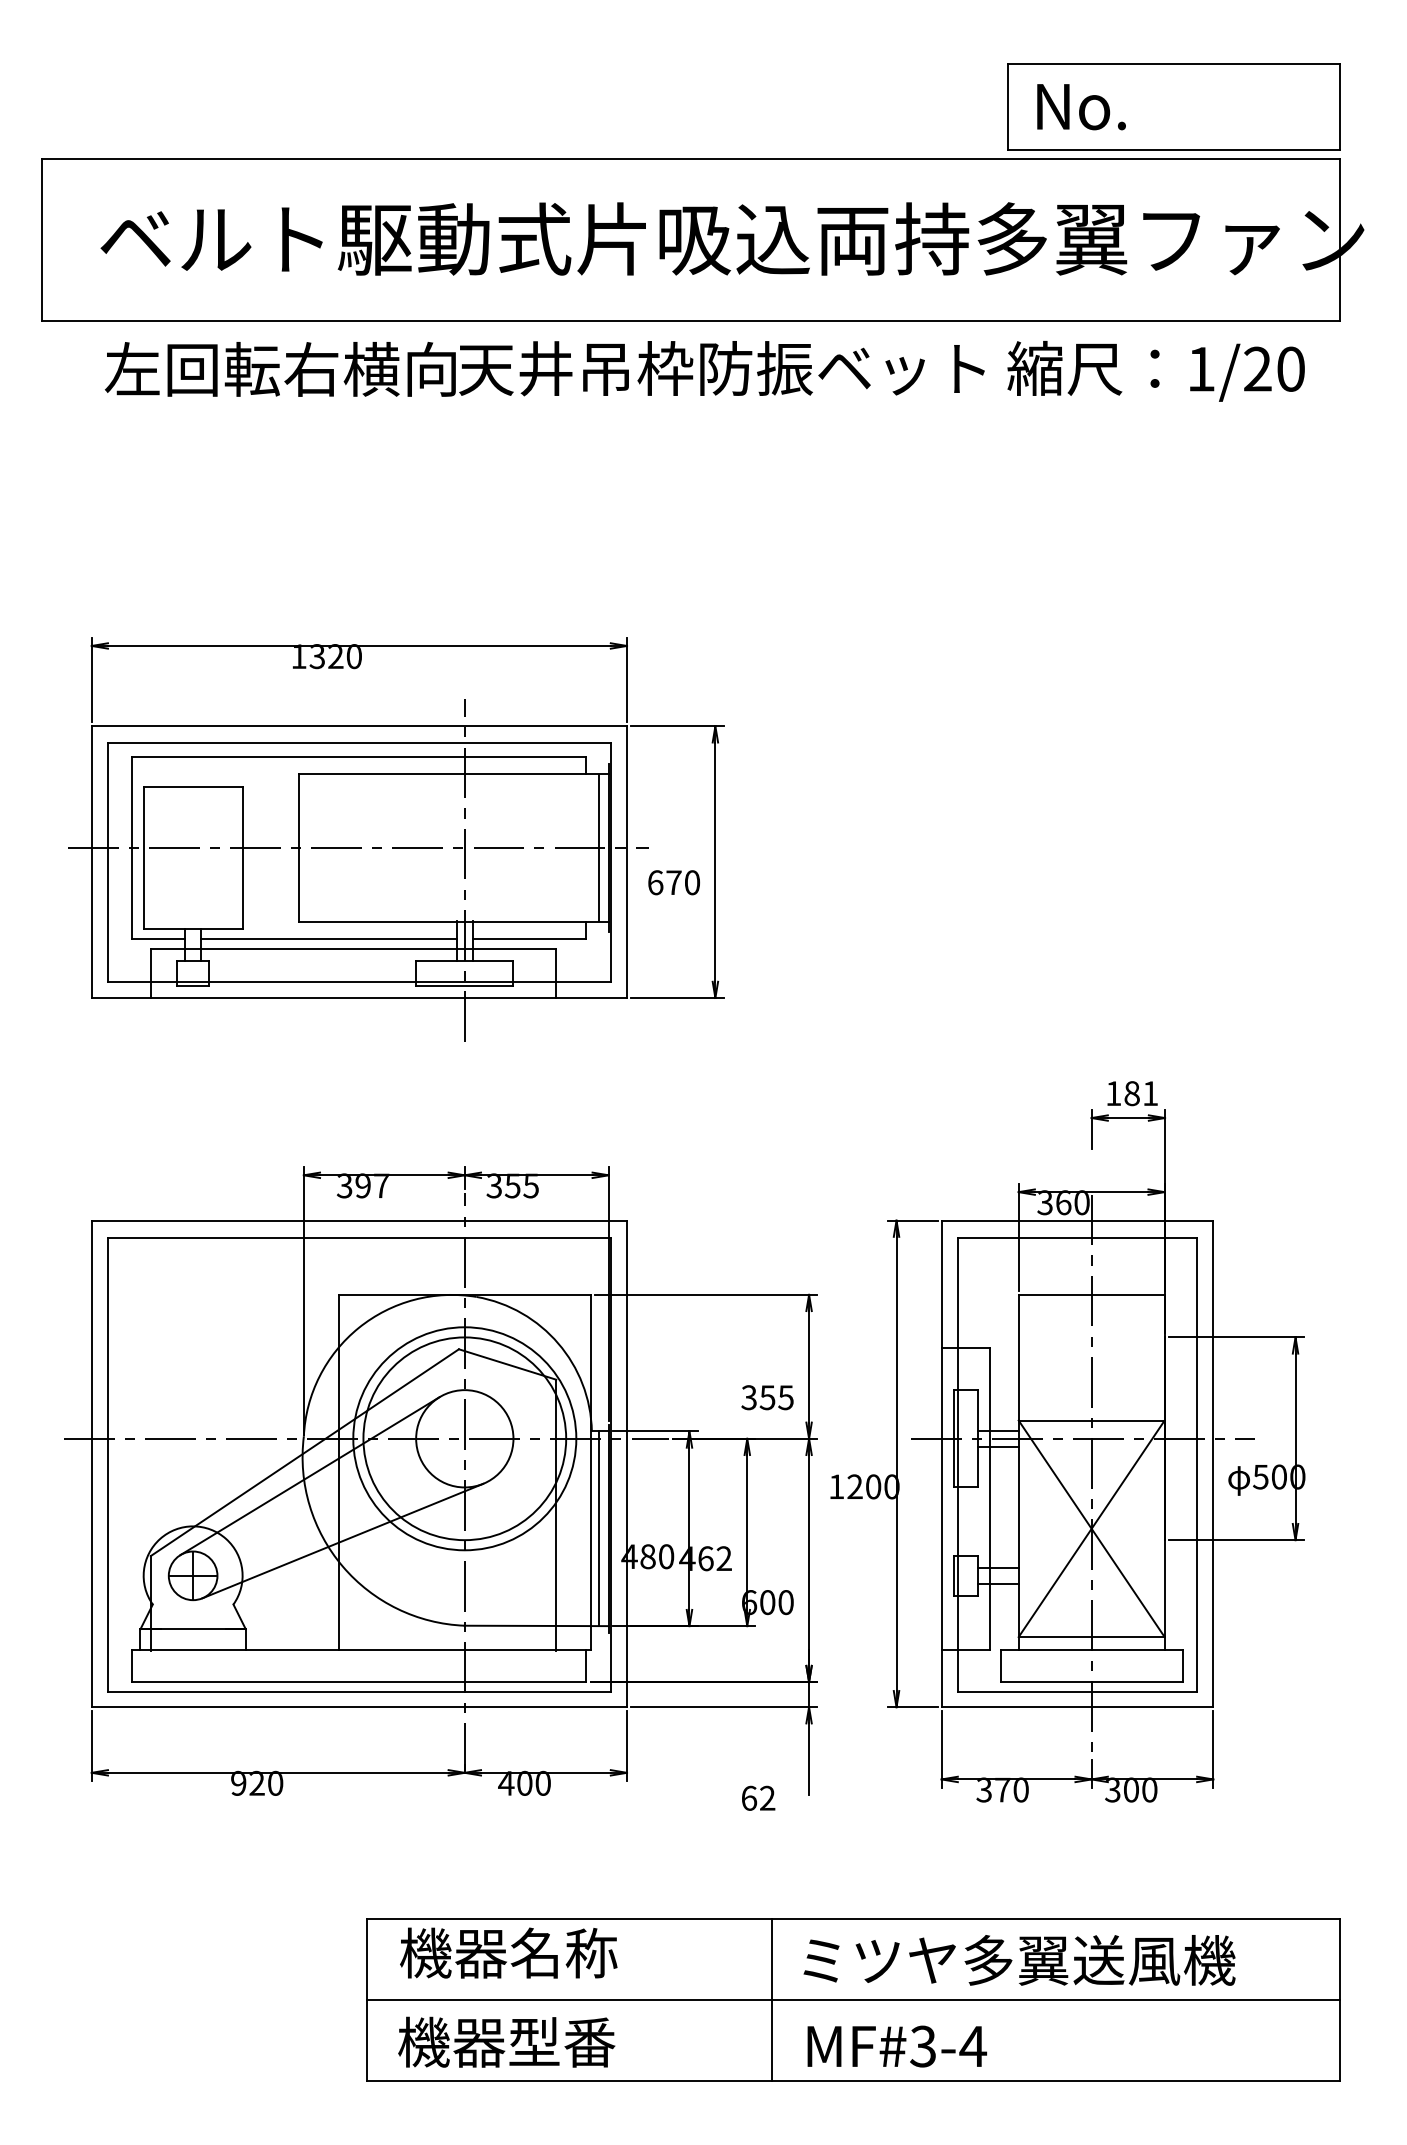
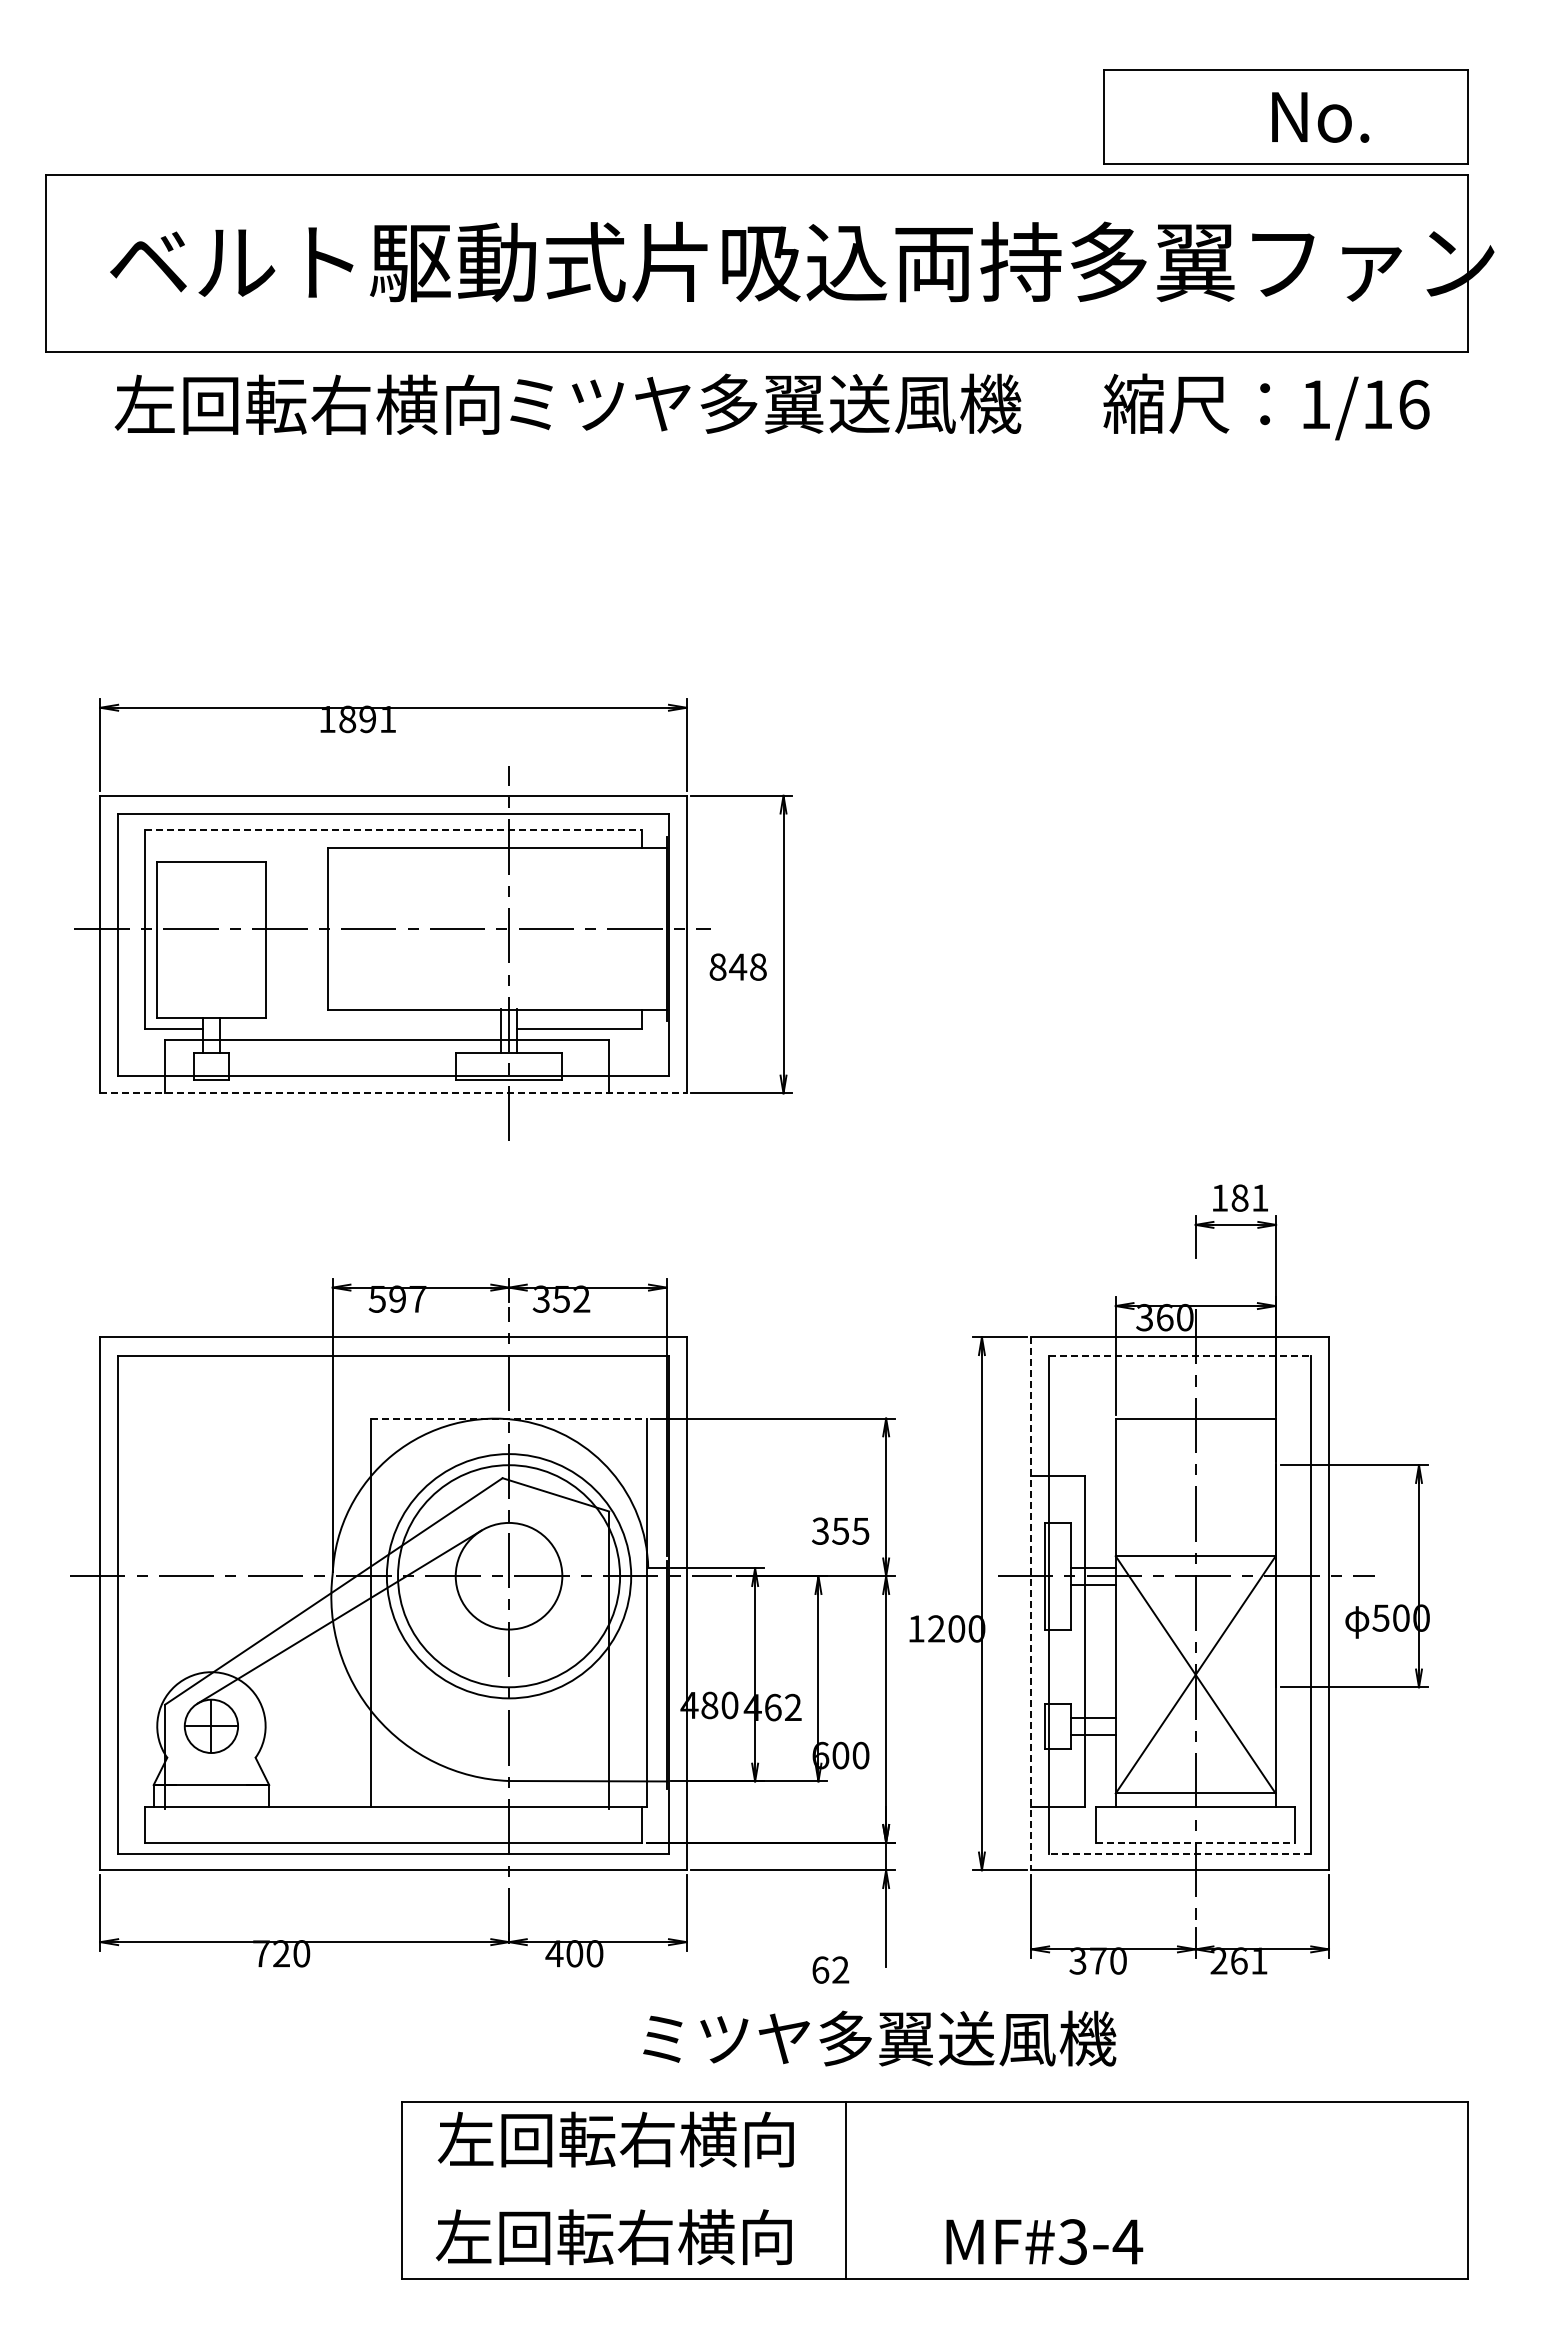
text: (1081, 107) -> (1320, 117), moved
text: (721, 368) -> (790, 403), 天井吊枠防振ベット -> ミツヤ多翼送風機
text: (1274, 369) -> (1395, 404), 1/20 -> 1/16
text: (335, 656) -> (367, 719), 1320 -> 1891
line: (359, 757) -> (393, 829), solid -> dashed
line: (598, 847) -> (655, 928), removed
text: (673, 882) -> (737, 966), 670 -> 848
line: (328, 938) -> (359, 1028), removed
line: (360, 998) -> (394, 1093), solid -> dashed
text: (344, 1185) -> (377, 1298), 397 -> 597
text: (530, 1185) -> (581, 1298), 355 -> 352
line: (1077, 1238) -> (1180, 1356), solid -> dashed
line: (465, 1294) -> (509, 1418), solid -> dashed
line: (941, 1463) -> (1031, 1603), solid -> dashed
line: (598, 1528) -> (655, 1674), removed
line: (342, 1541) -> (375, 1688), removed
line: (1092, 1681) -> (1196, 1842), solid -> dashed
line: (1076, 1691) -> (1179, 1853), solid -> dashed
text: (238, 1783) -> (261, 1953), 920 -> 720
text: (1130, 1789) -> (1238, 1960), 300 -> 261
text: (562, 1952) -> (615, 2139), 機器名称 -> 左回転右横向
text: (1019, 1960) -> (879, 2038), moved
line: (853, 1999) -> (934, 2190), removed
text: (560, 2042) -> (613, 2237), 機器型番 -> 左回転右横向
text: (897, 2046) -> (1044, 2241), moved

